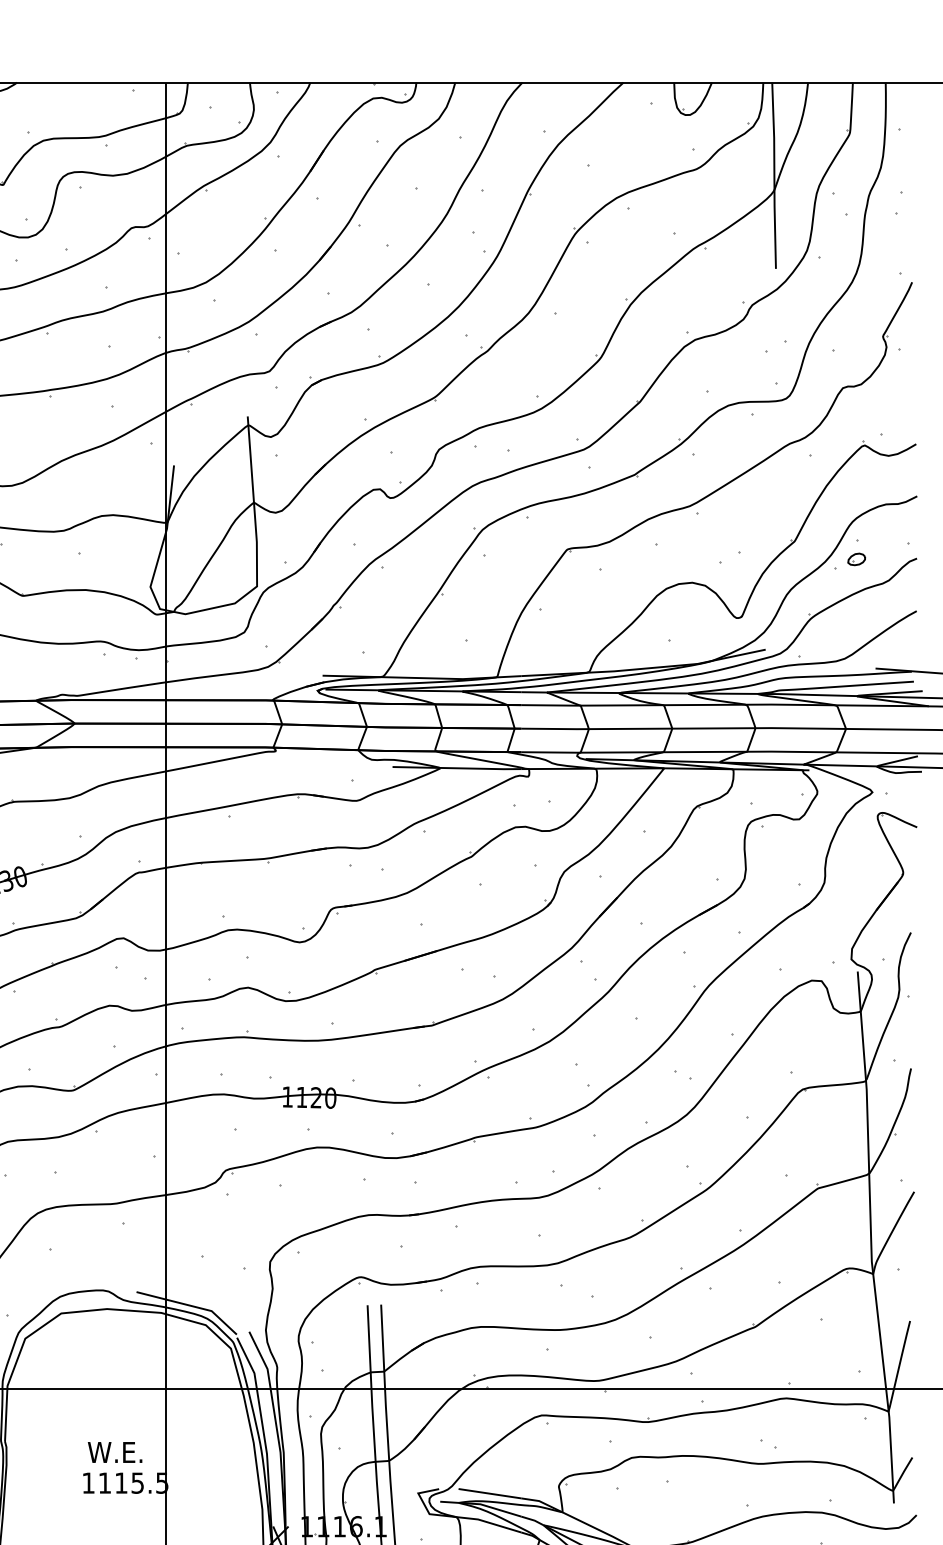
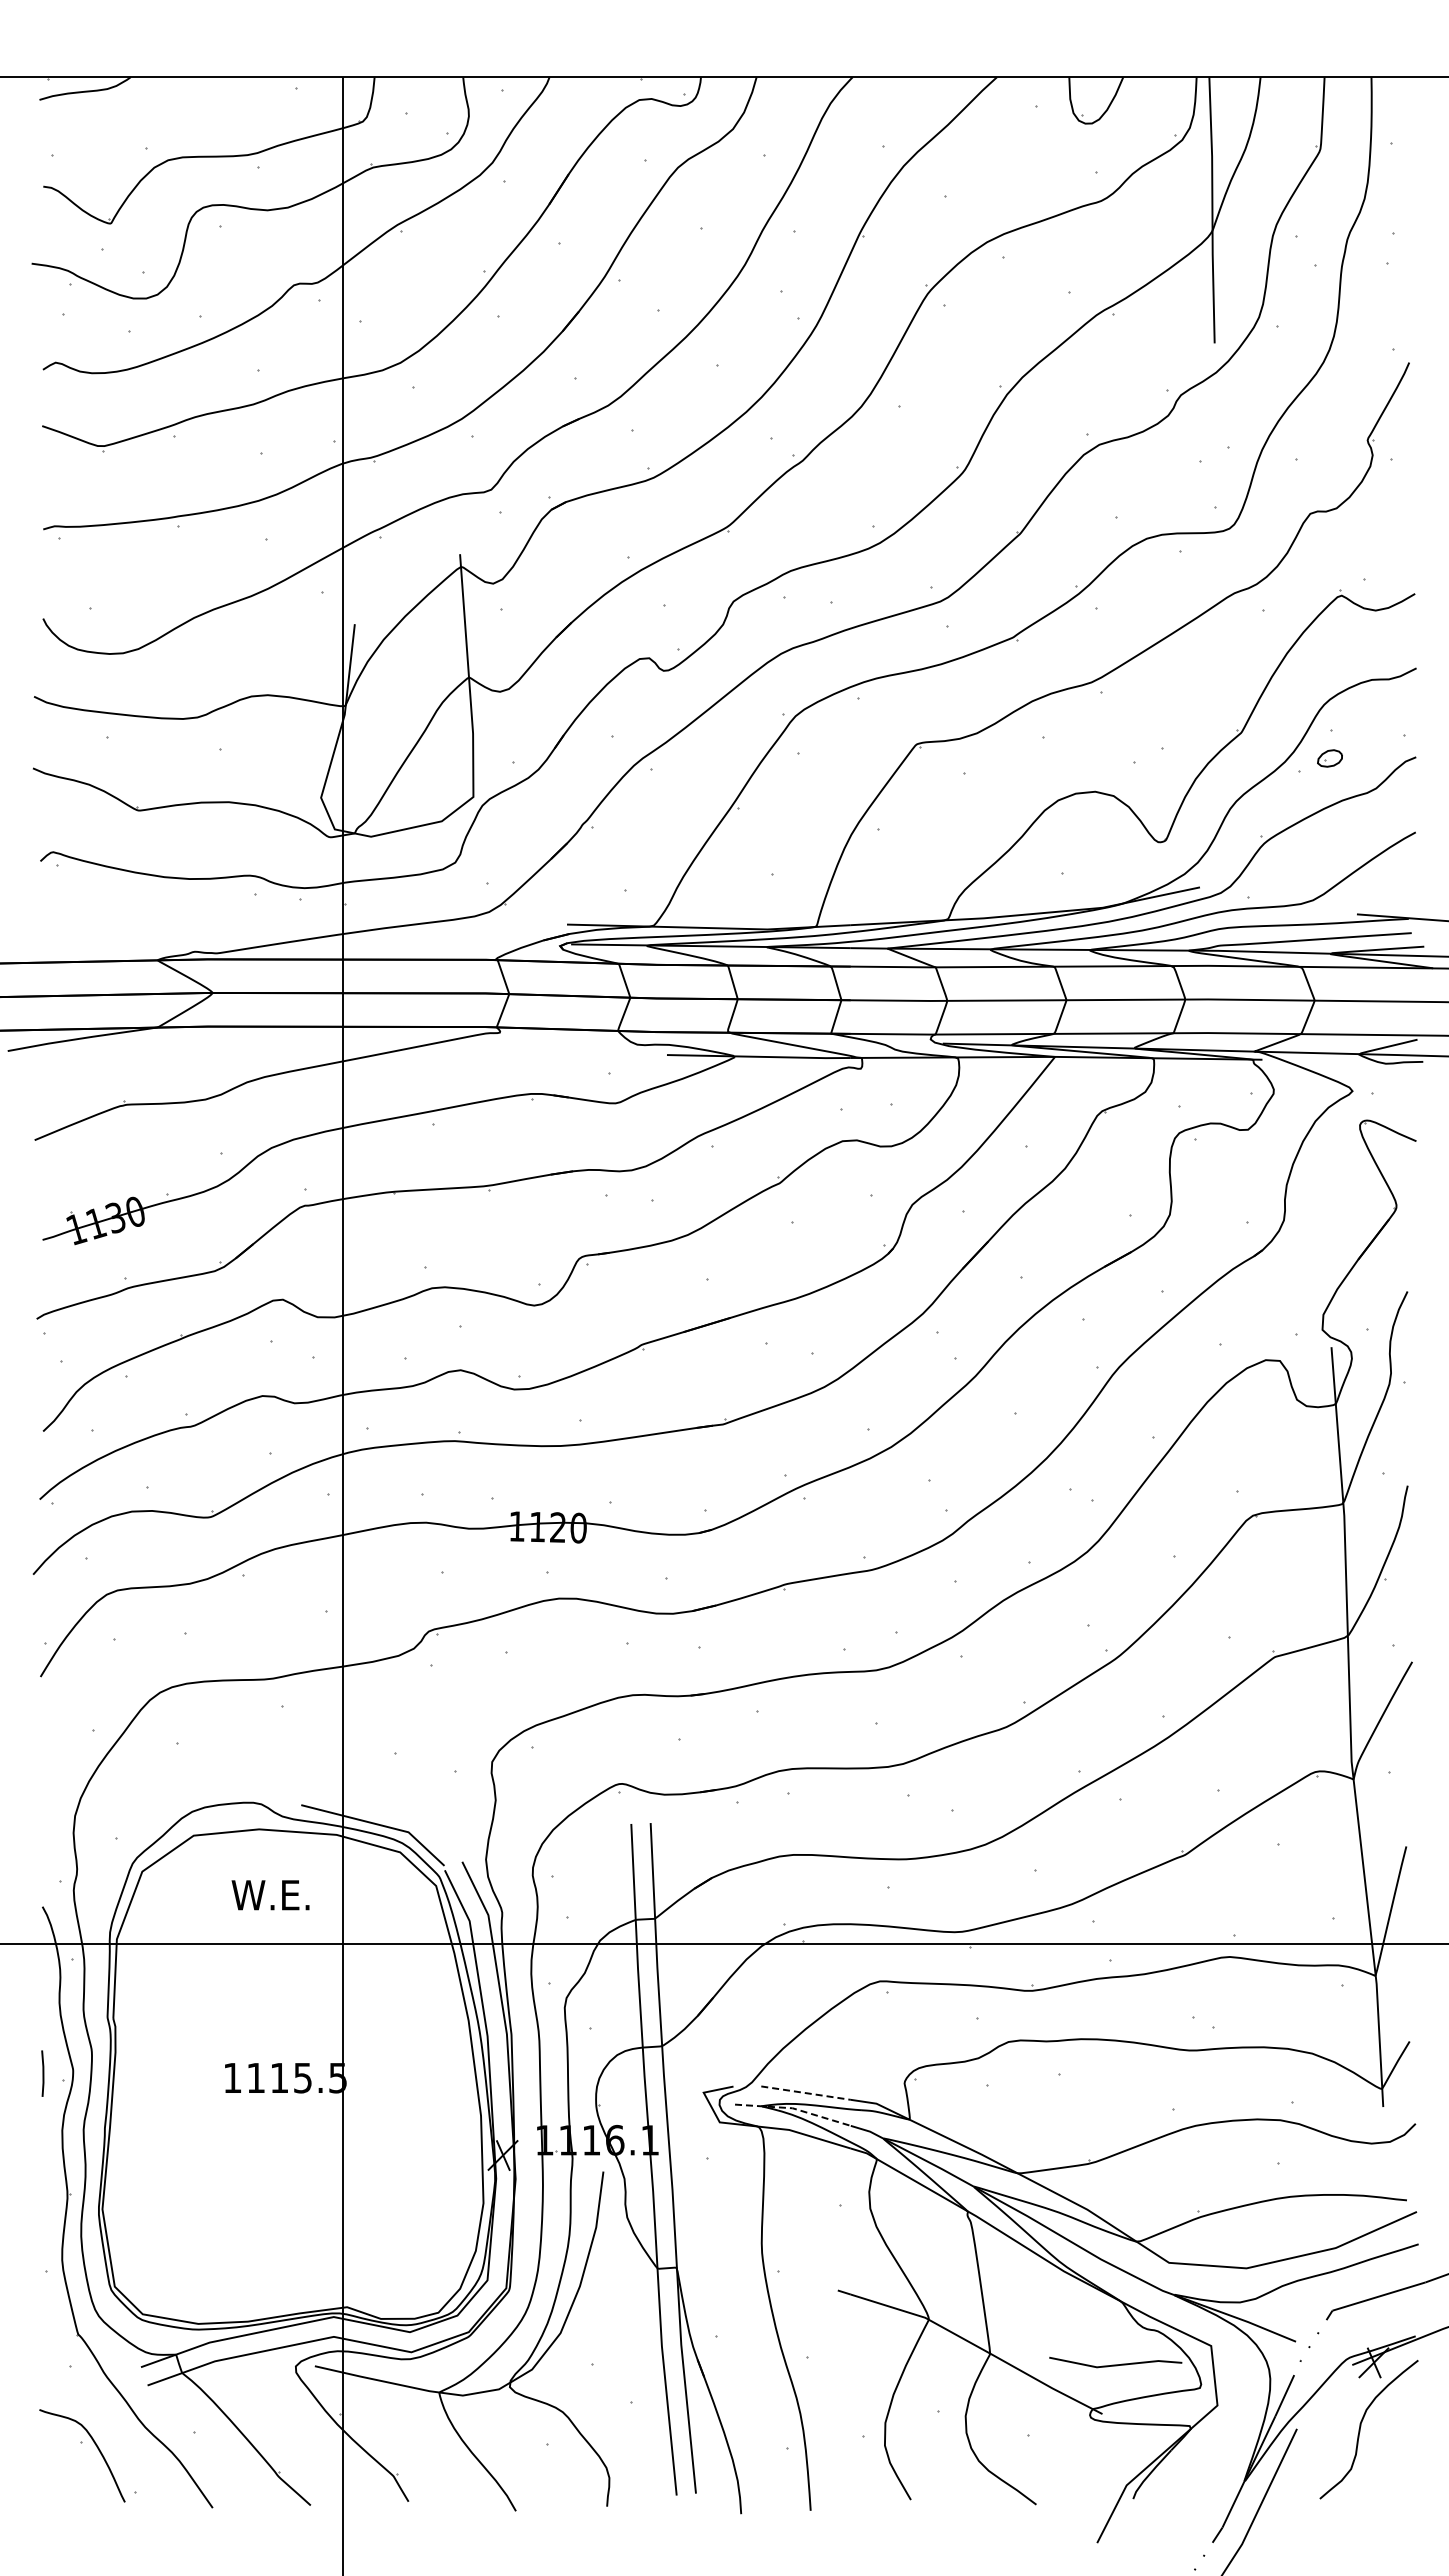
text: (115, 1452) -> (270, 1895), moved
line: (490, 1493) -> (806, 2093), solid -> dashed
line: (481, 1504) -> (793, 2108), solid -> dashed

